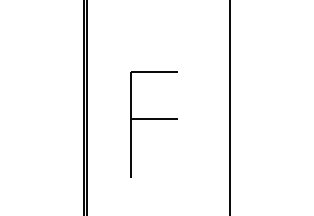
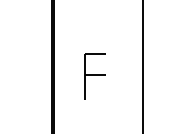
part: (152, 123) -> (94, 76), size x0.7

